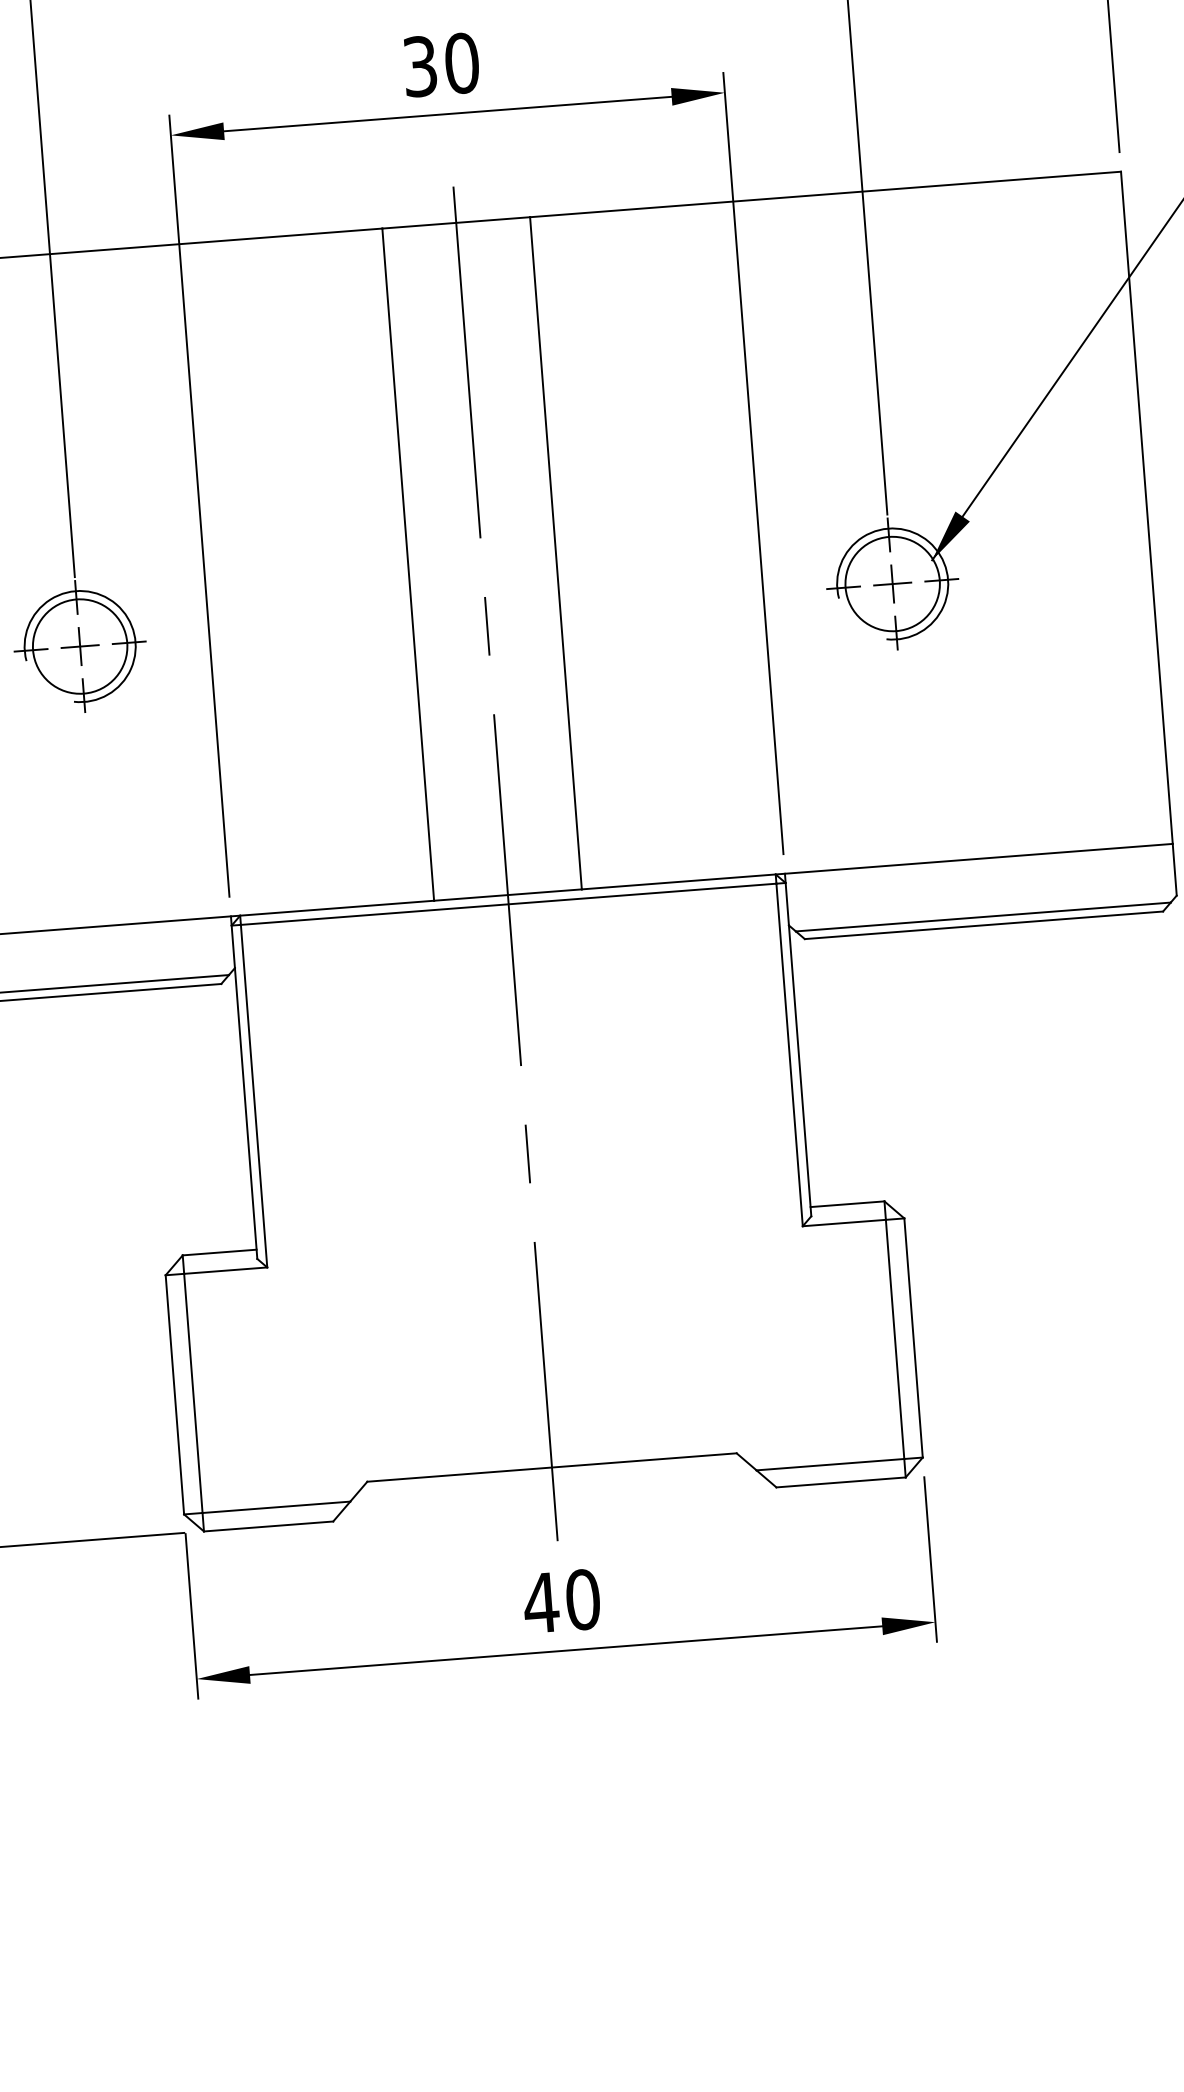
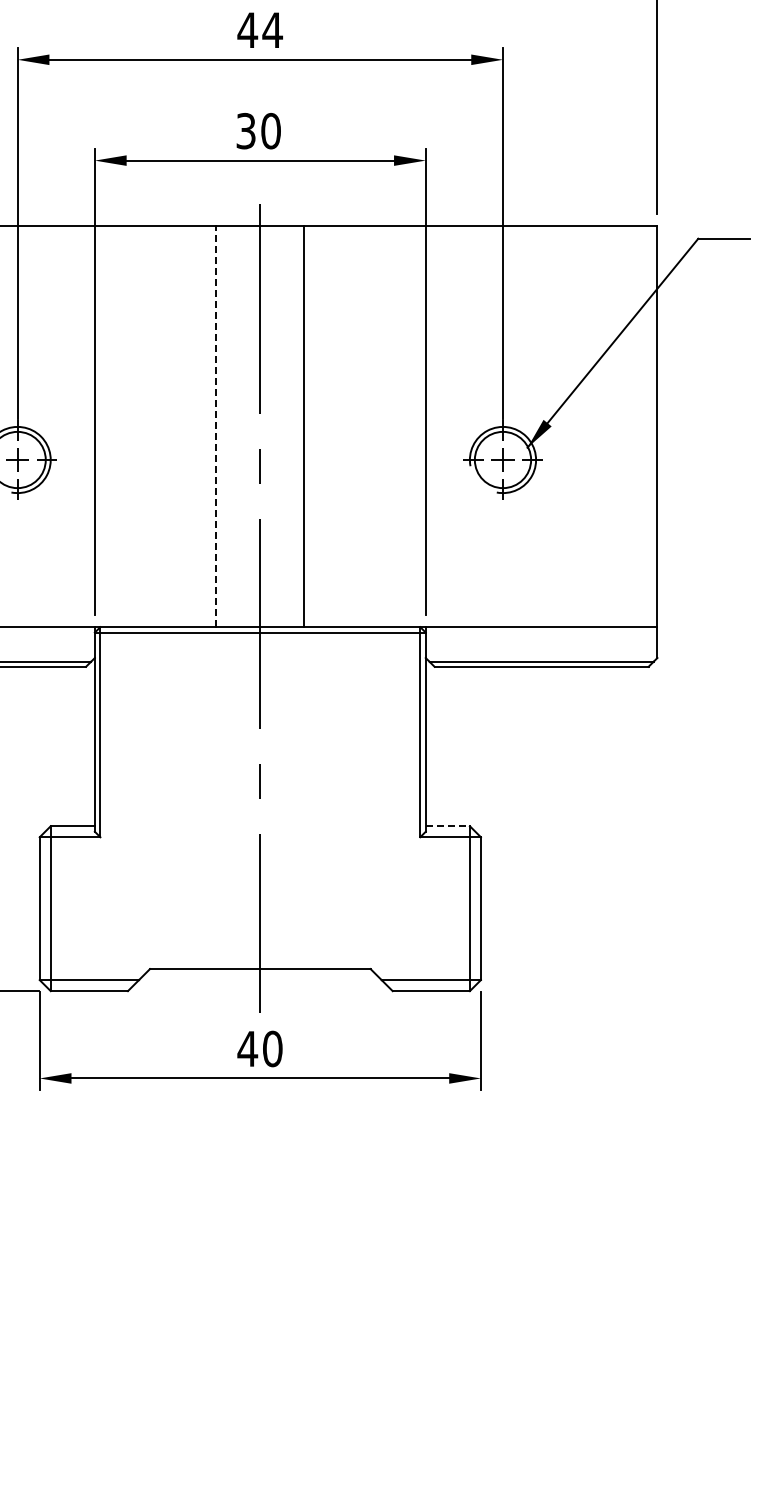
line: (408, 564) -> (216, 426), solid -> dashed
line: (848, 1204) -> (448, 826), solid -> dashed

